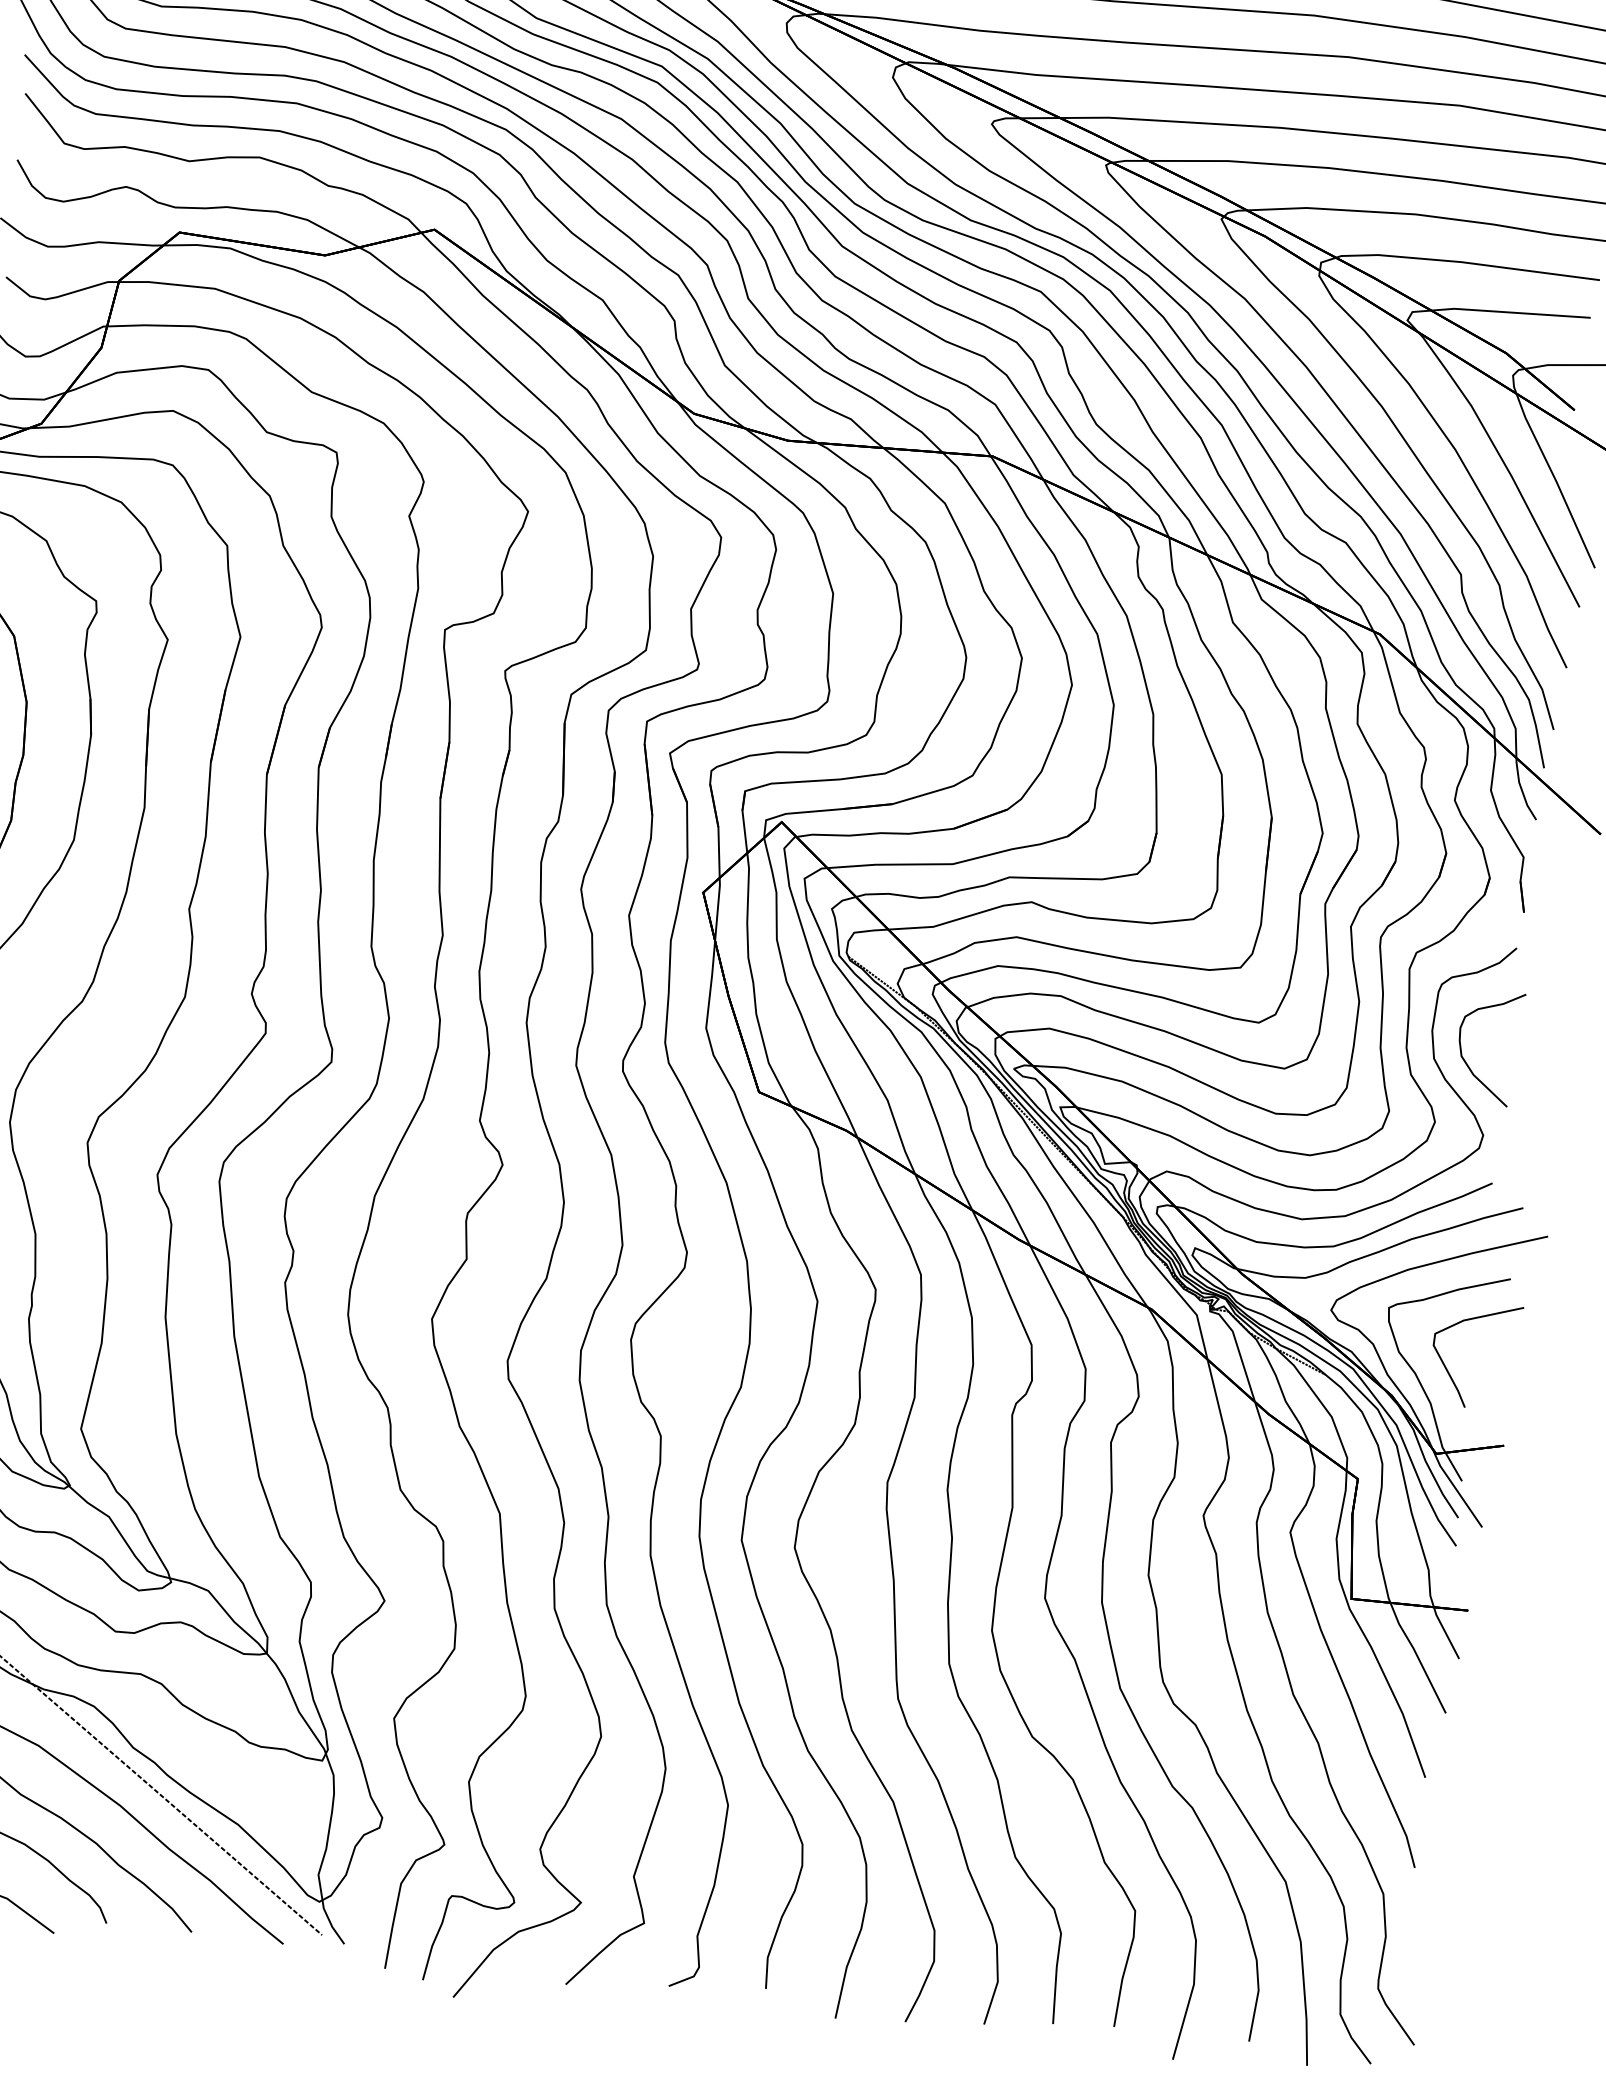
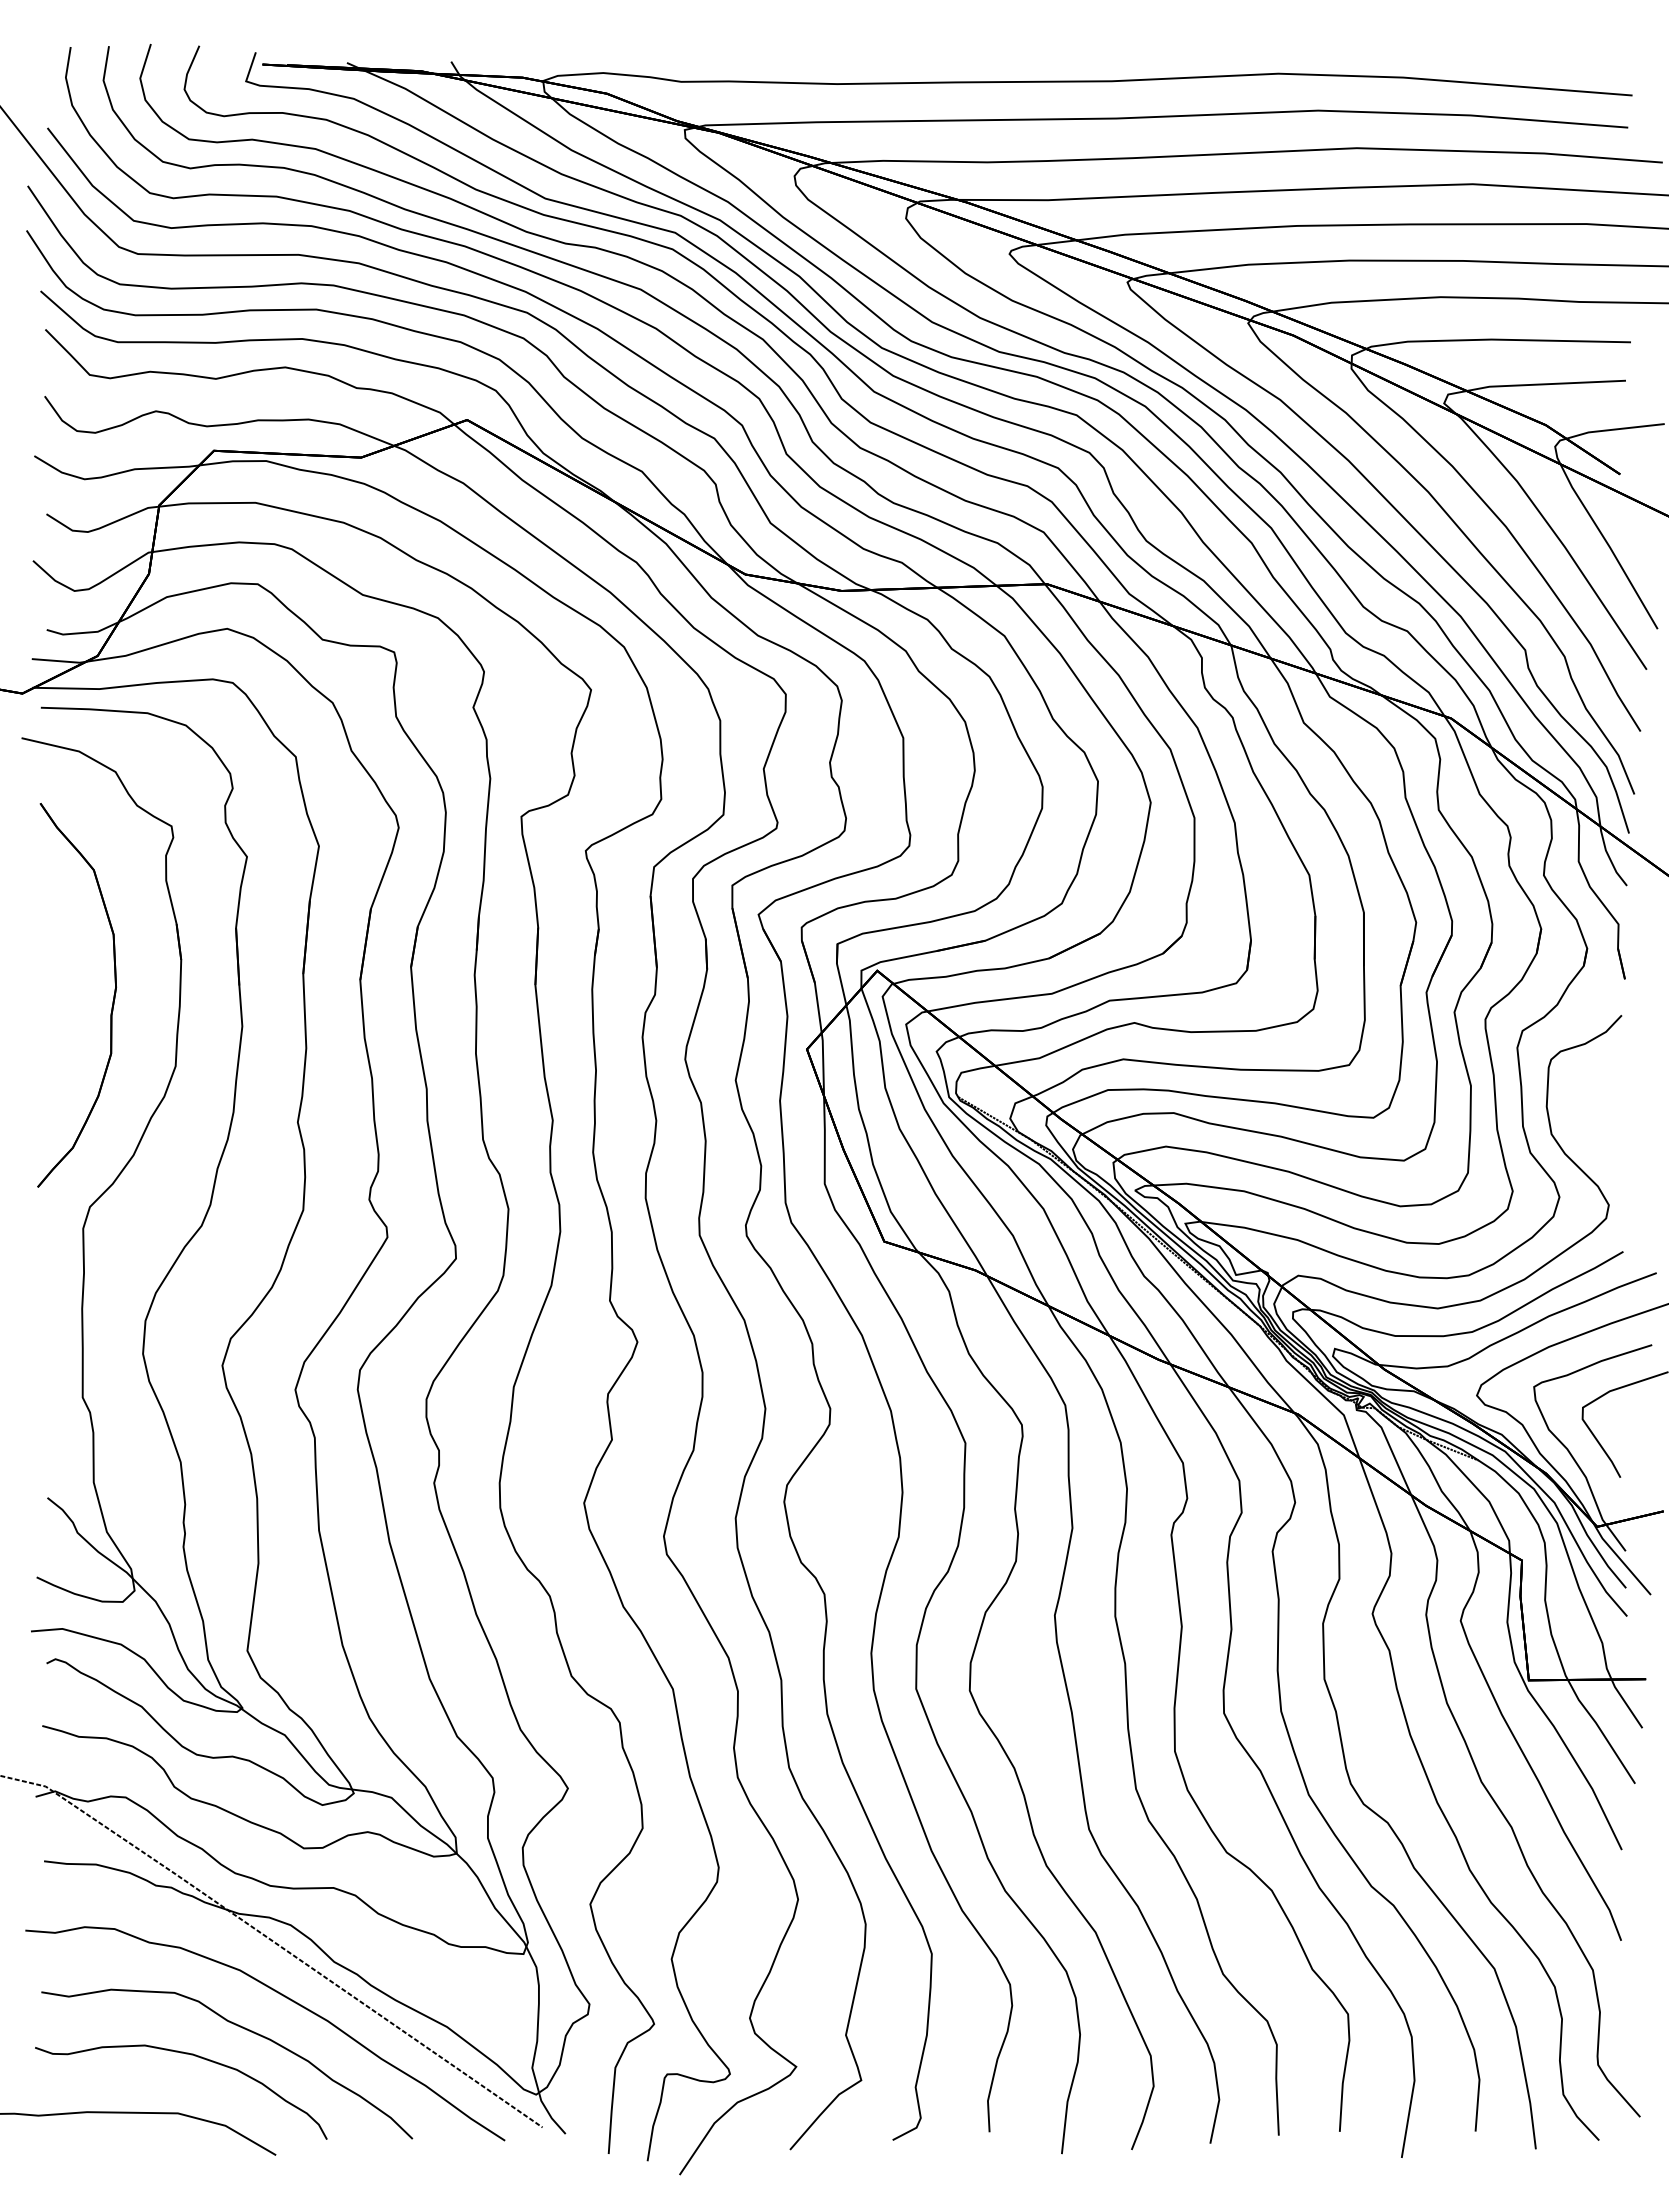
curve: (1462, 1049) -> (1578, 1122), removed

